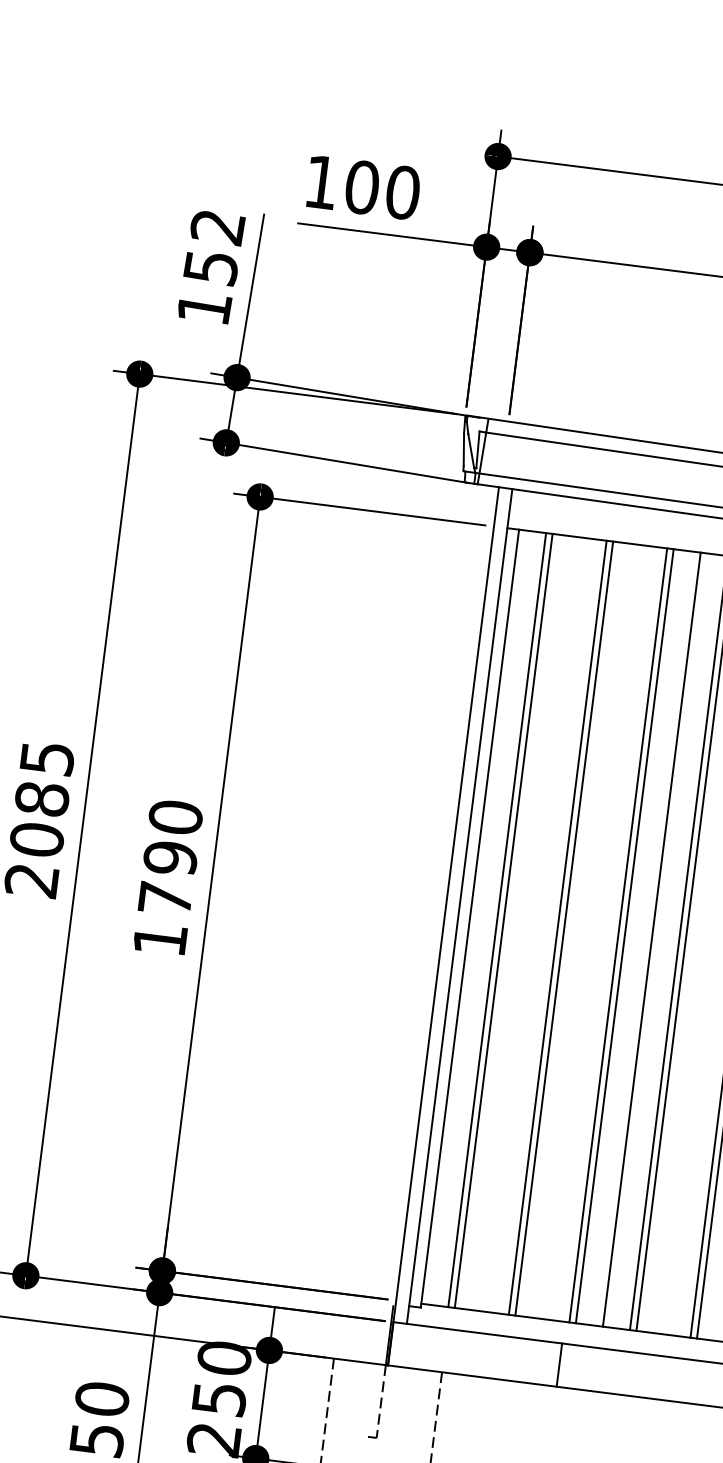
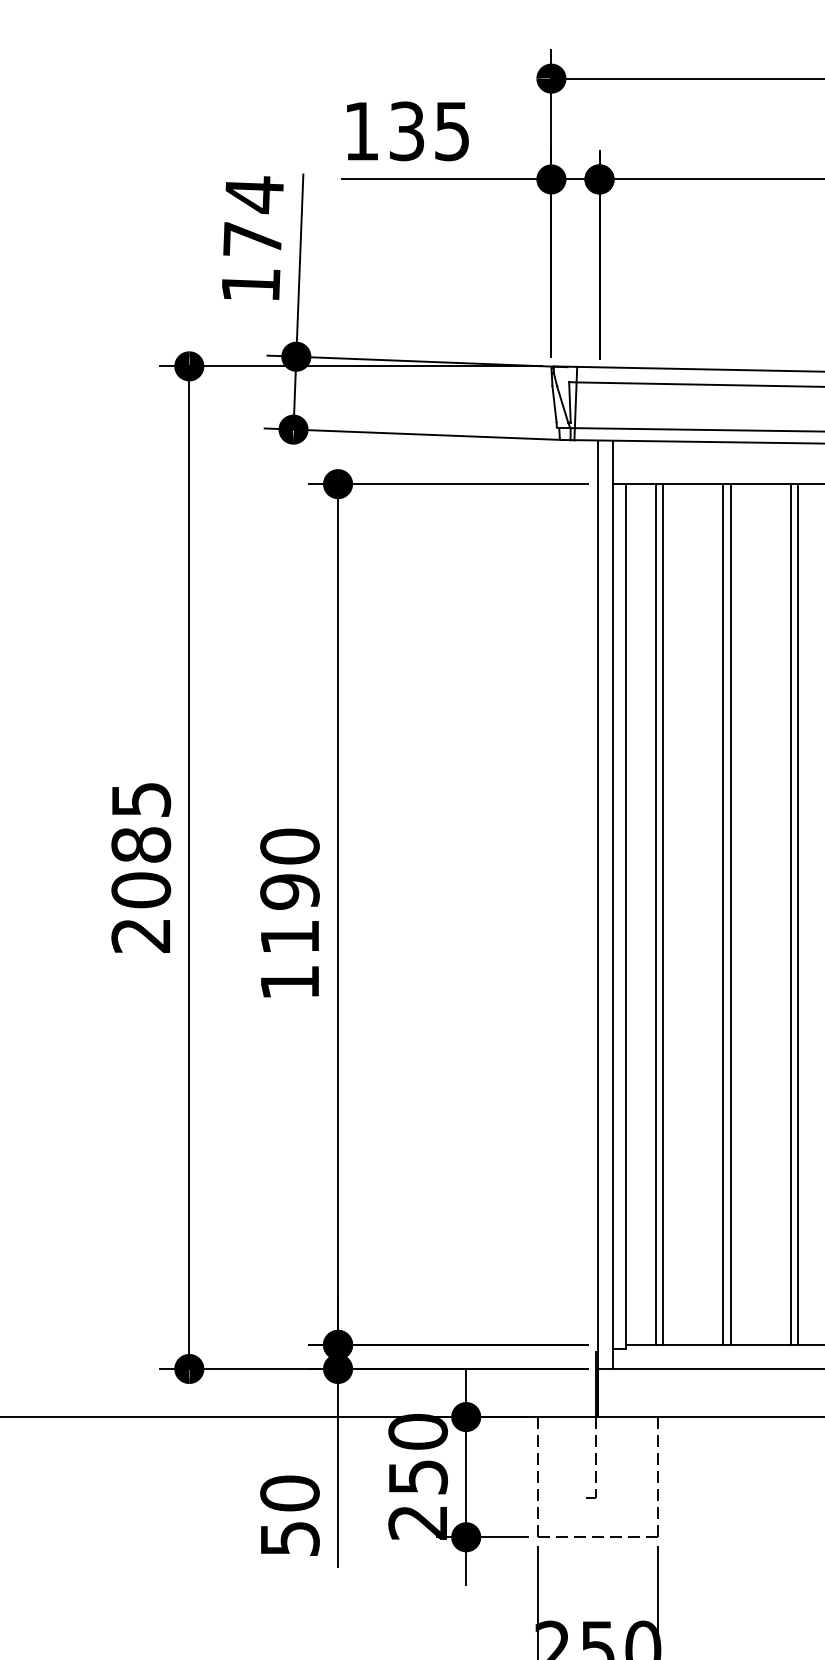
text: (382, 190) -> (429, 131), 100 -> 135
text: (214, 246) -> (253, 216), 152 -> 174
text: (165, 898) -> (289, 936), 1790 -> 1190
line: (559, 1364) -> (785, 1392), removed

